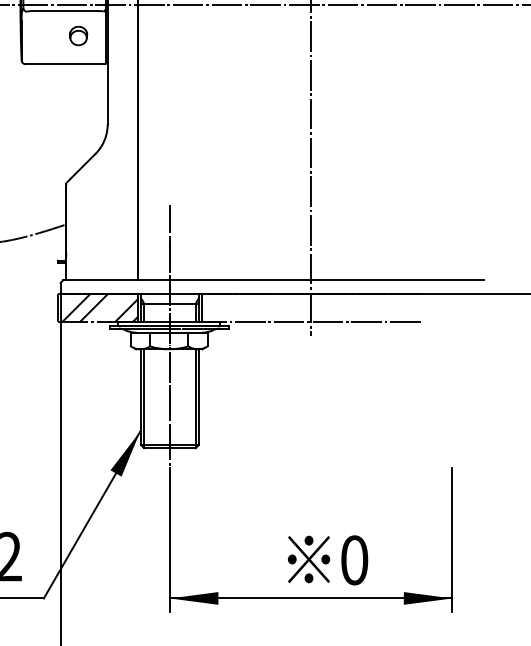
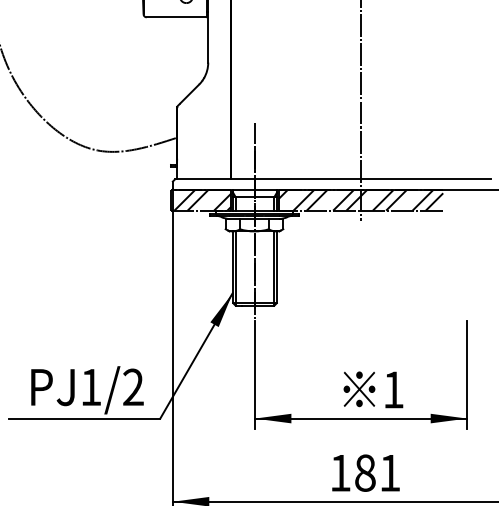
hatch: (310, 306) -> (360, 199), added
text: (354, 559) -> (393, 389), 0 -> 1

